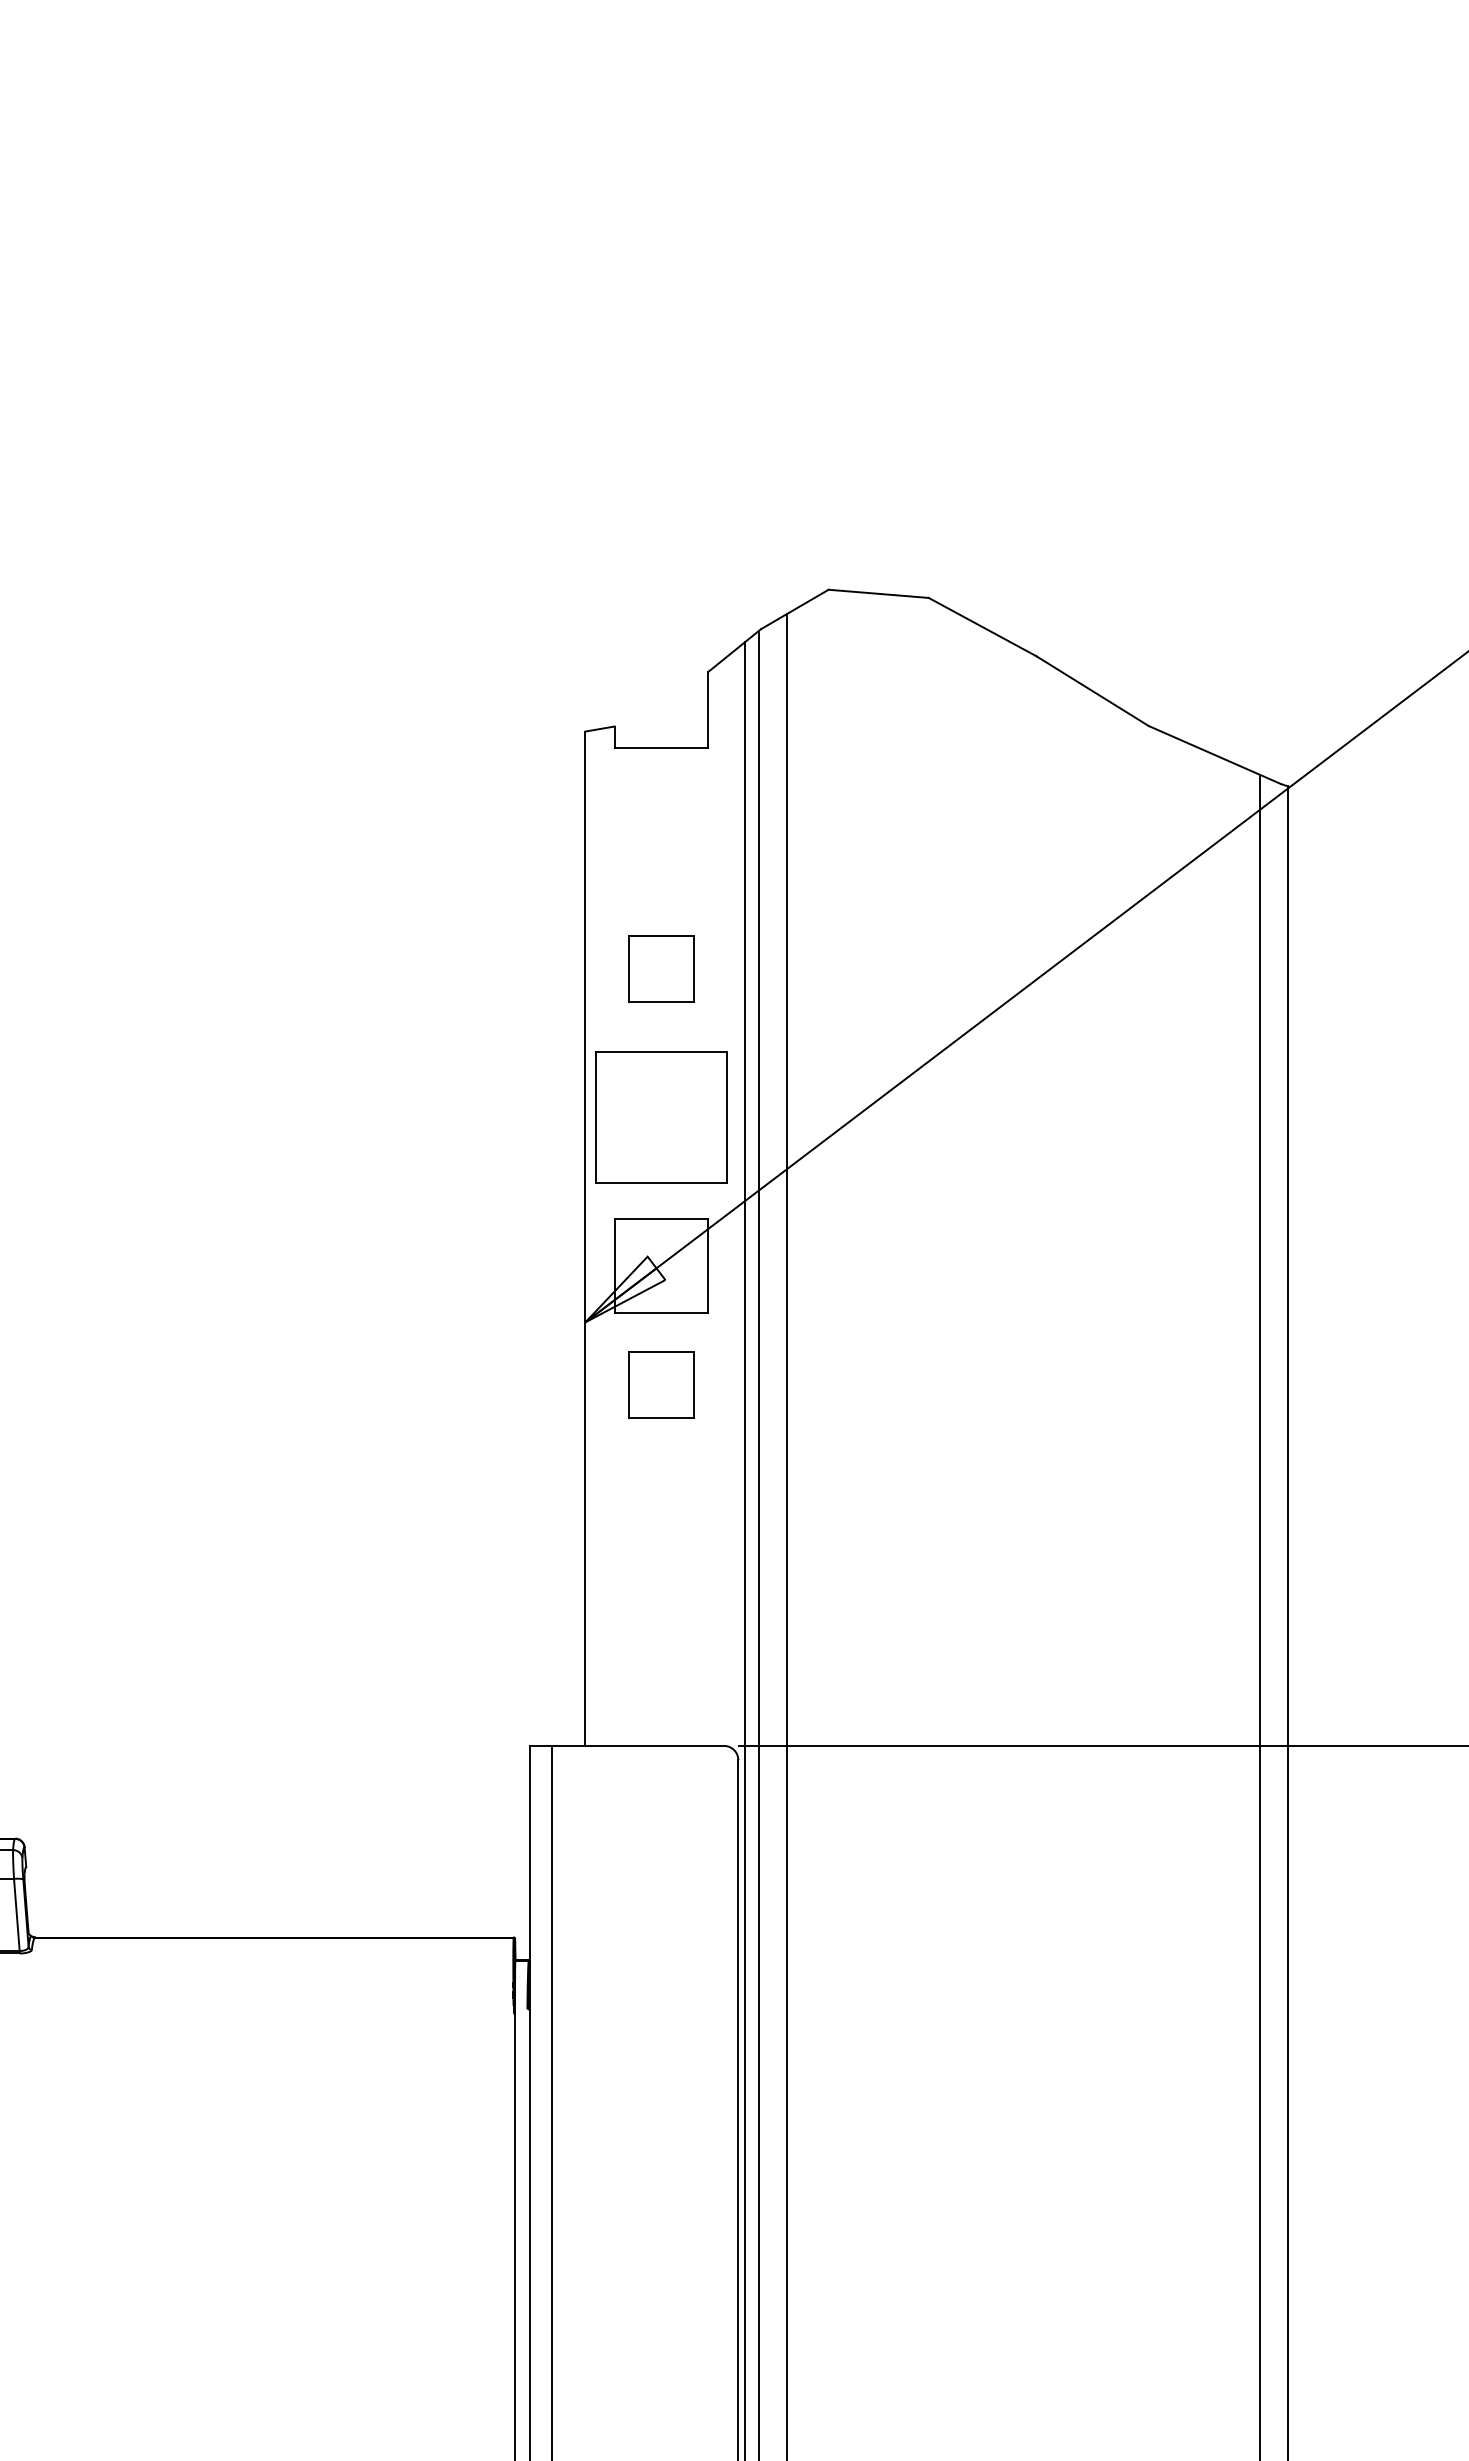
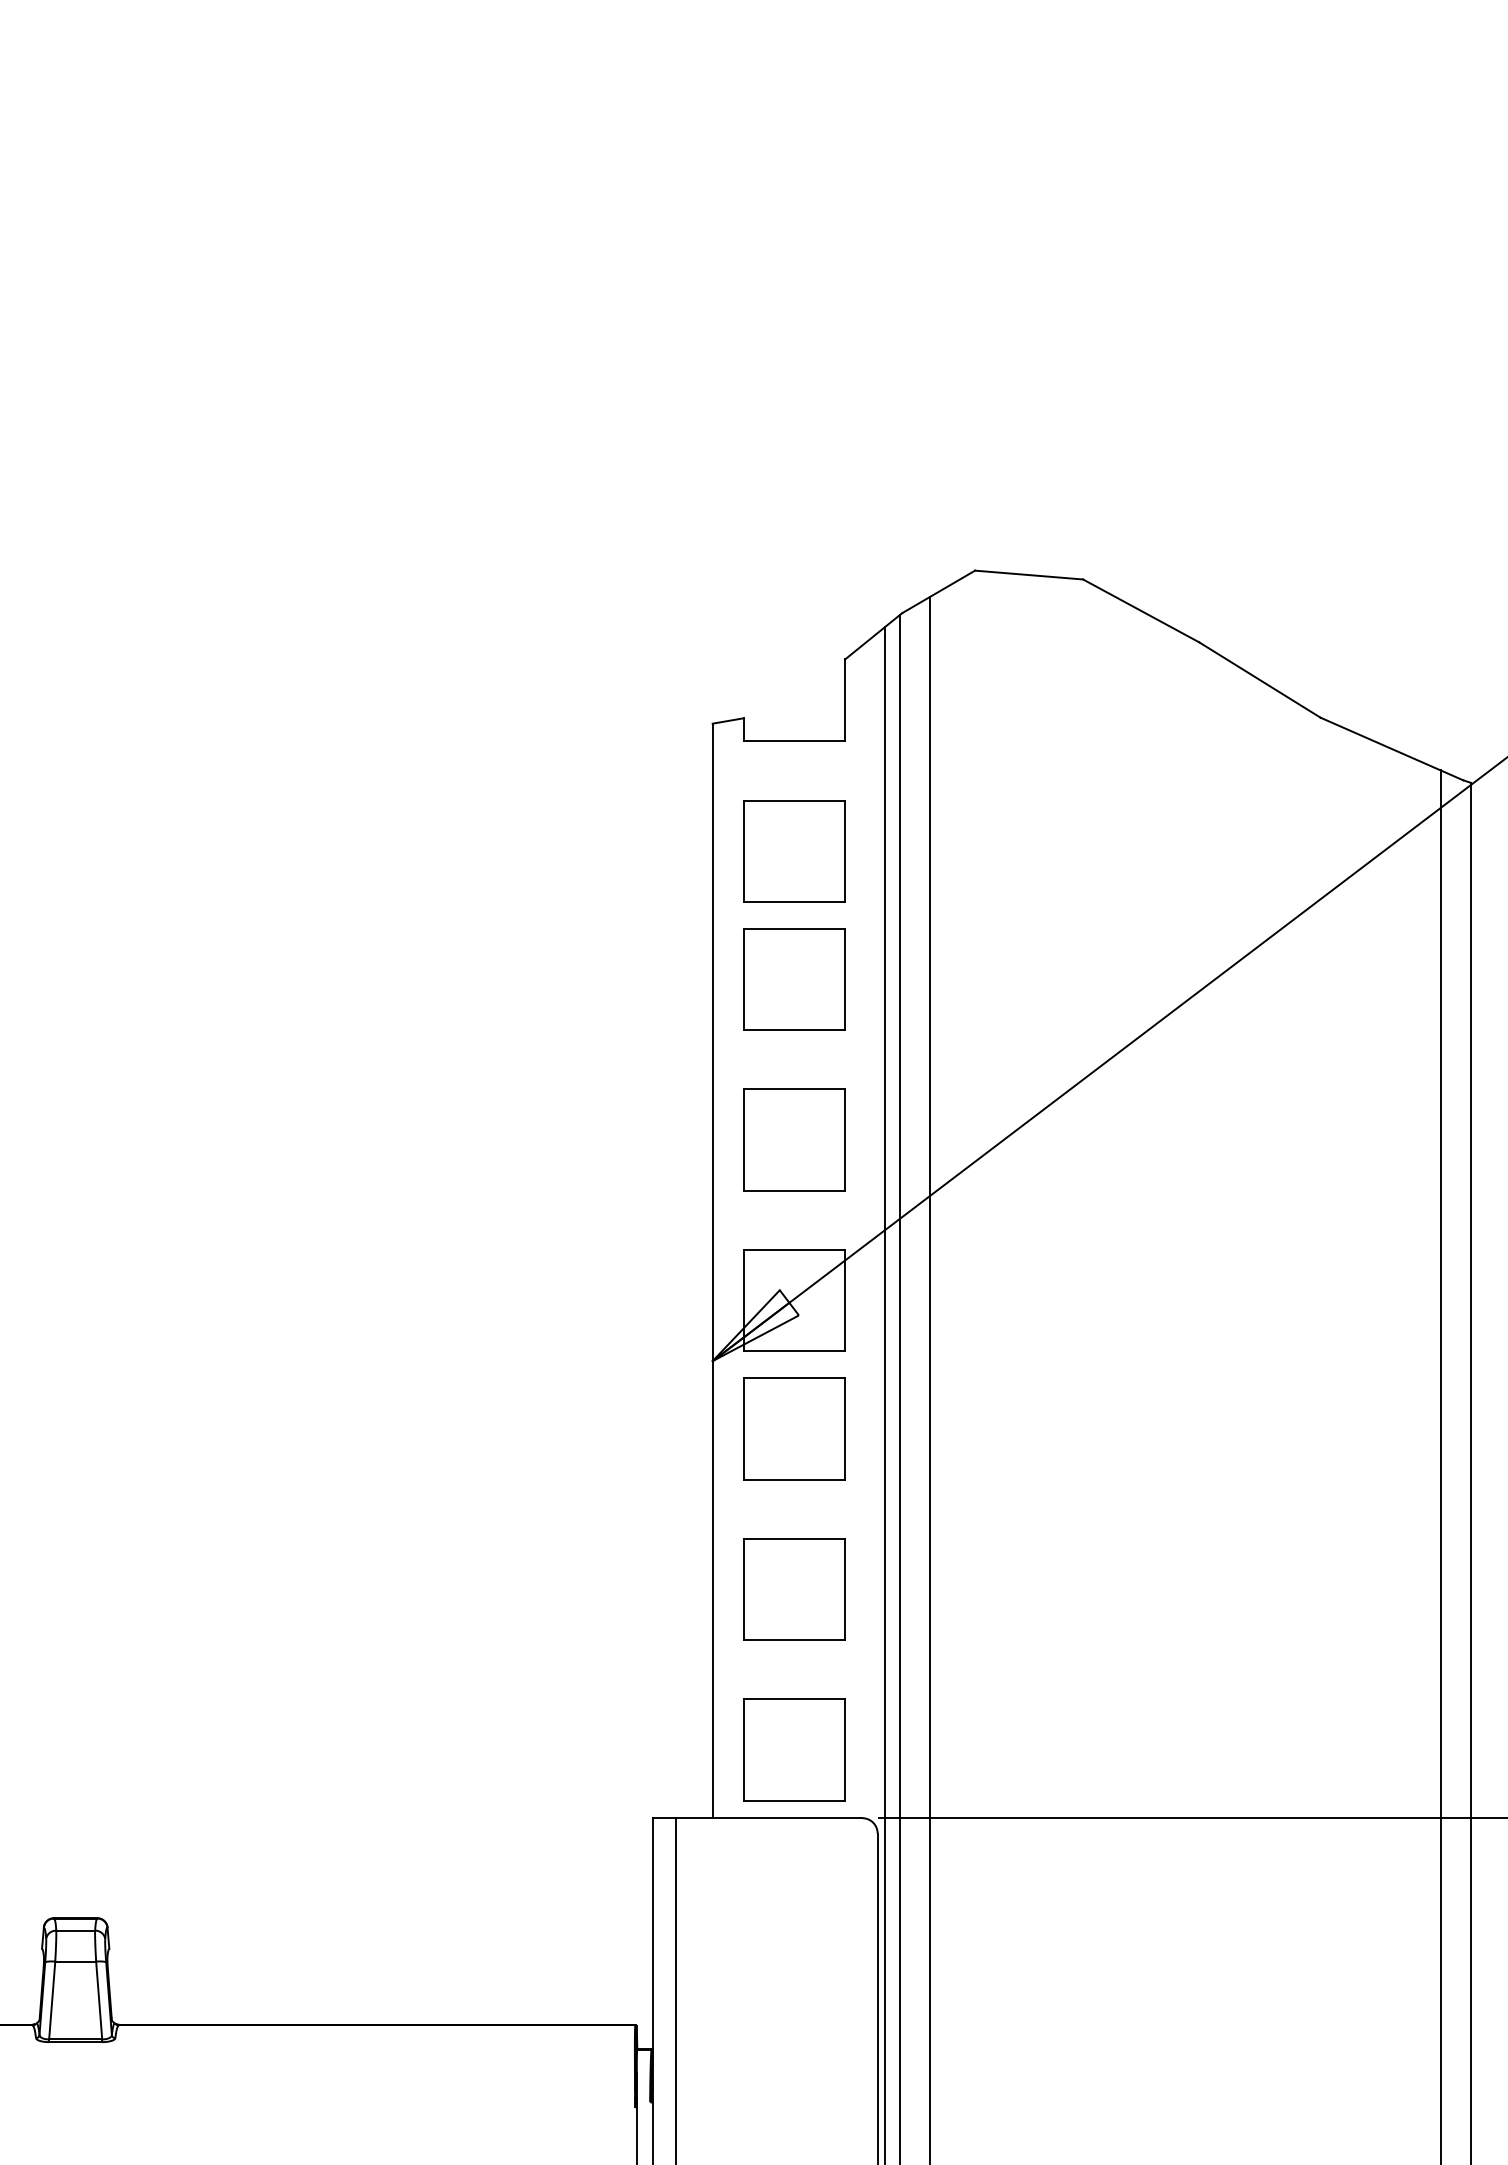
part: (661, 849) -> (794, 850), added
part: (661, 968) -> (794, 979), size x1.43
part: (661, 1117) -> (794, 1140), size x0.71
part: (661, 1384) -> (794, 1428), size x1.43
part: (661, 1533) -> (794, 1588), added
part: (661, 1682) -> (794, 1749), added

